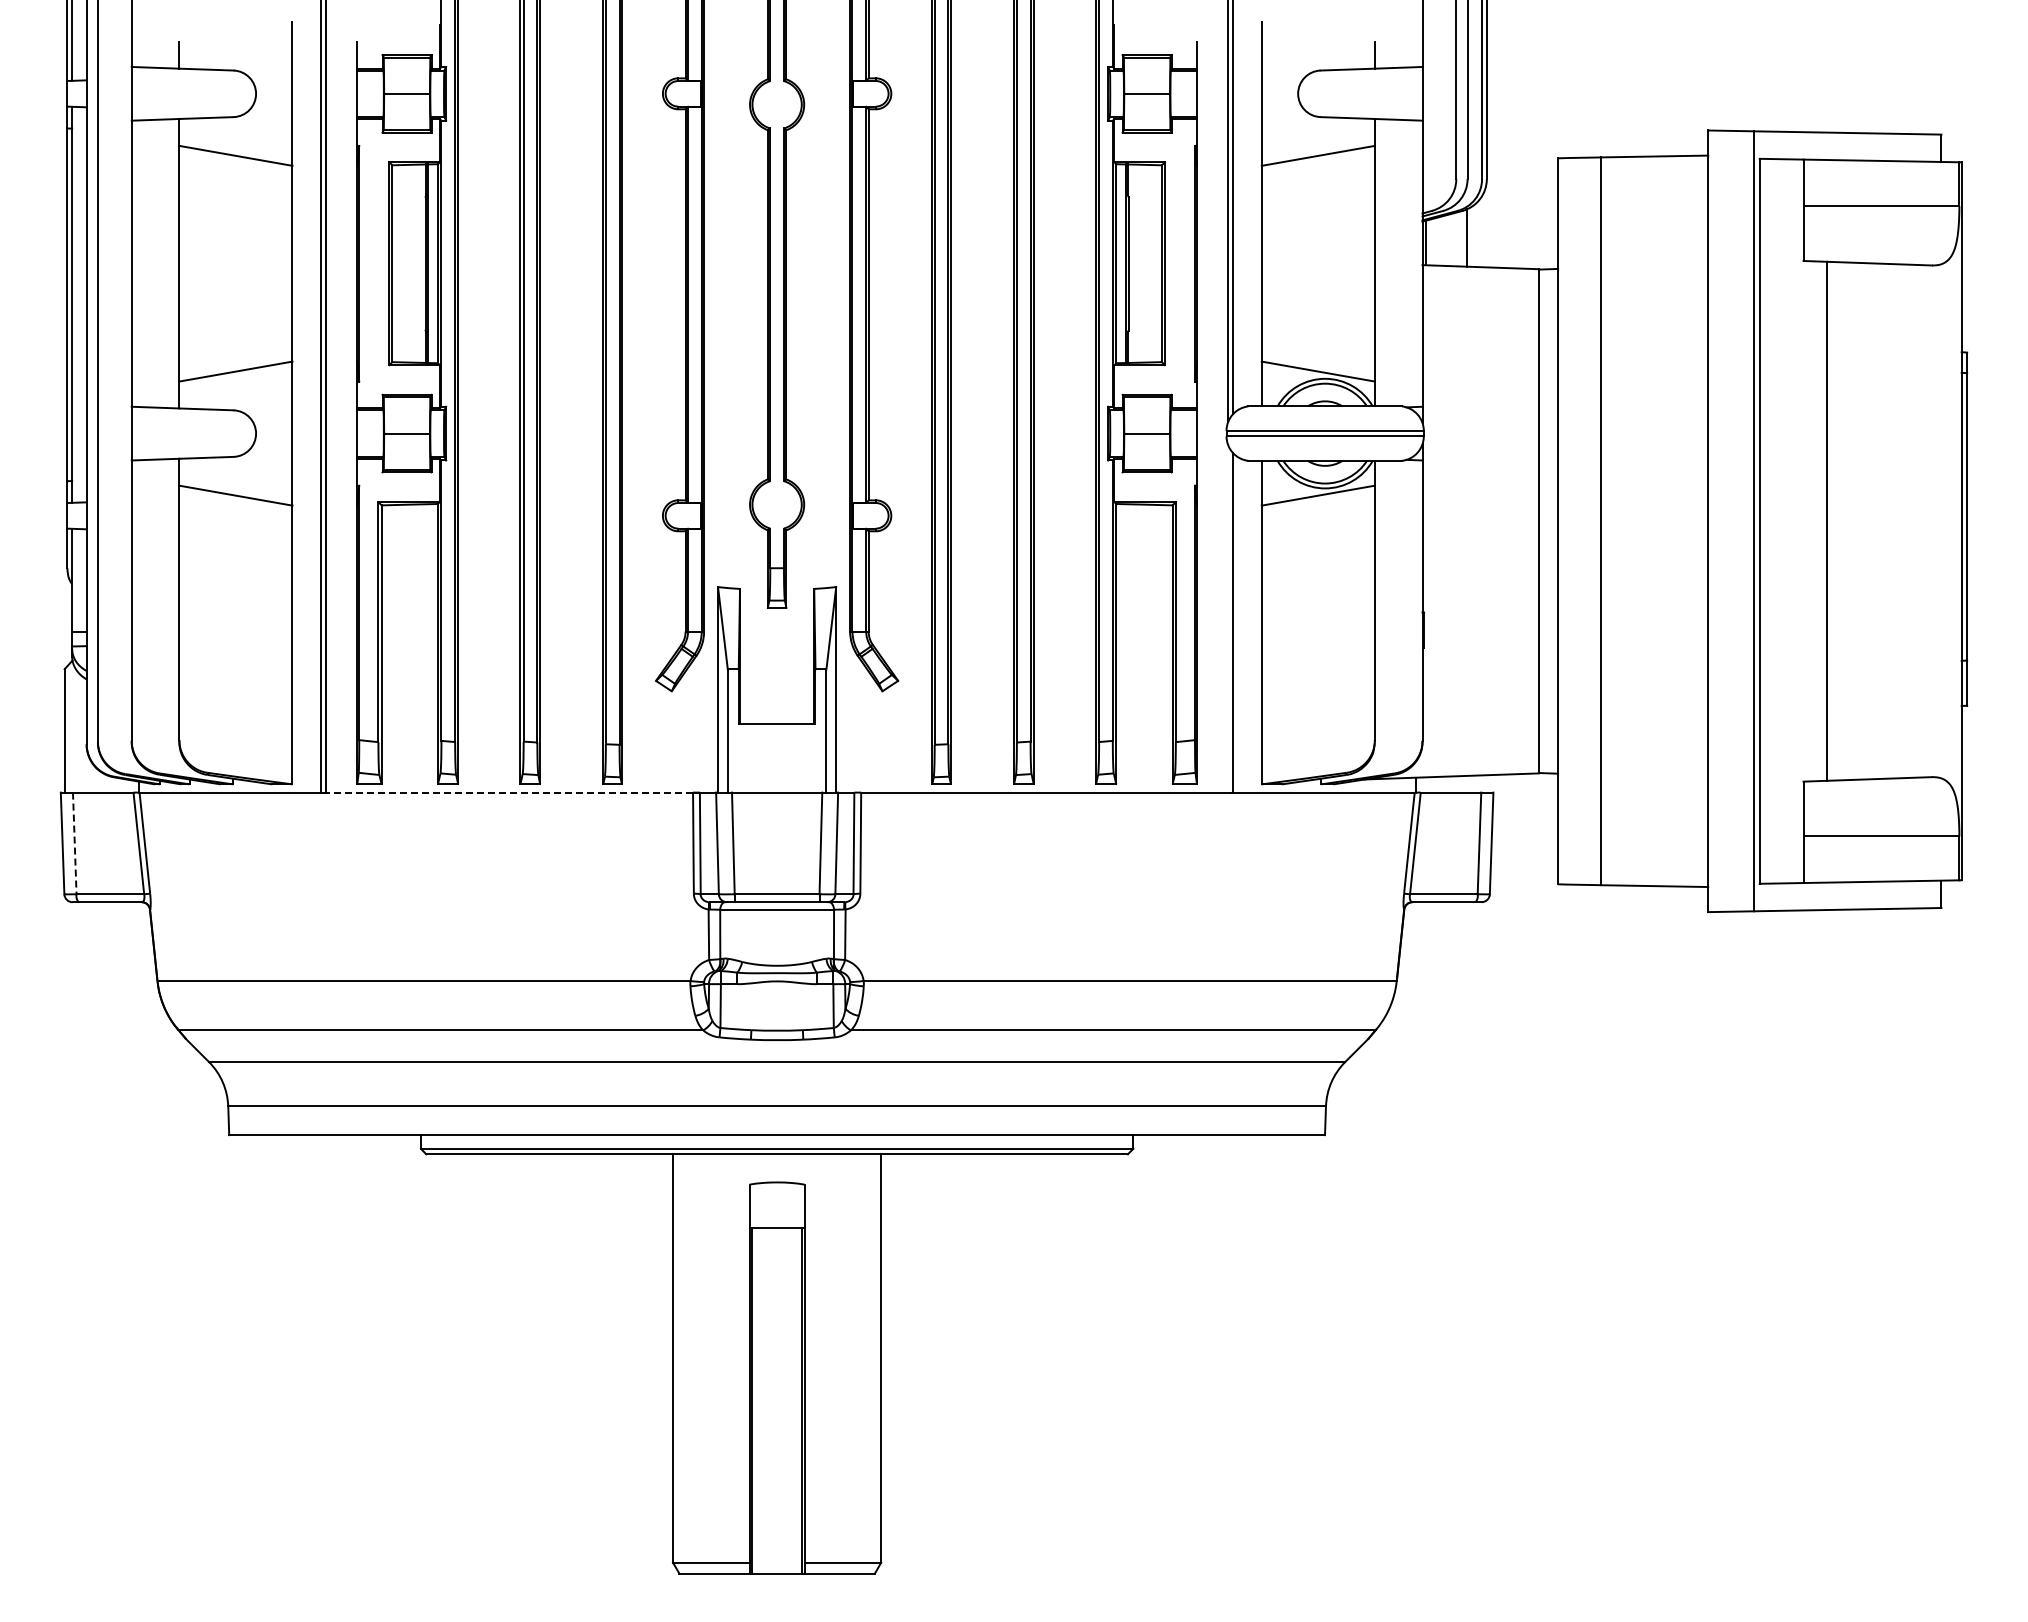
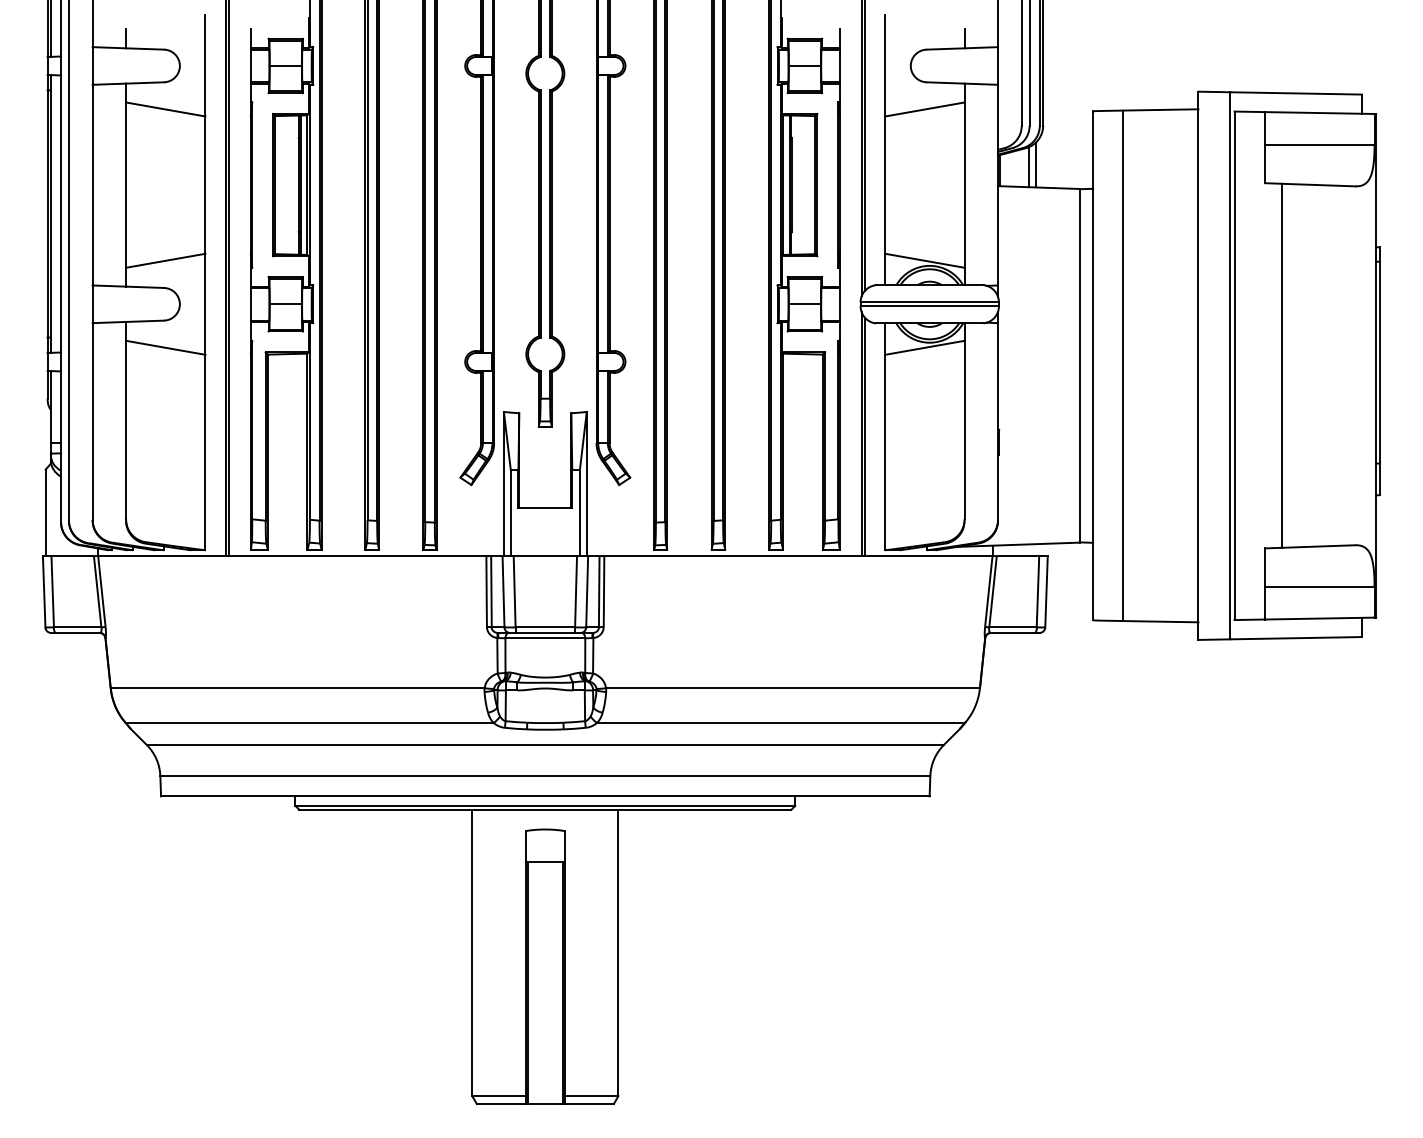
line: (1476, 235) -> (1035, 165), added
line: (1228, 618) -> (861, 433), added
line: (508, 792) -> (356, 556), dashed -> solid
line: (74, 843) -> (52, 591), dashed -> solid

